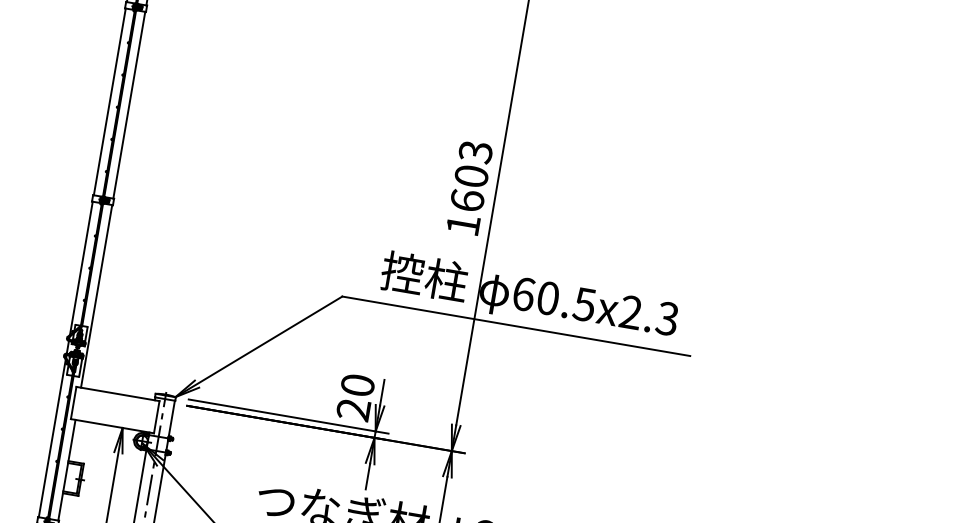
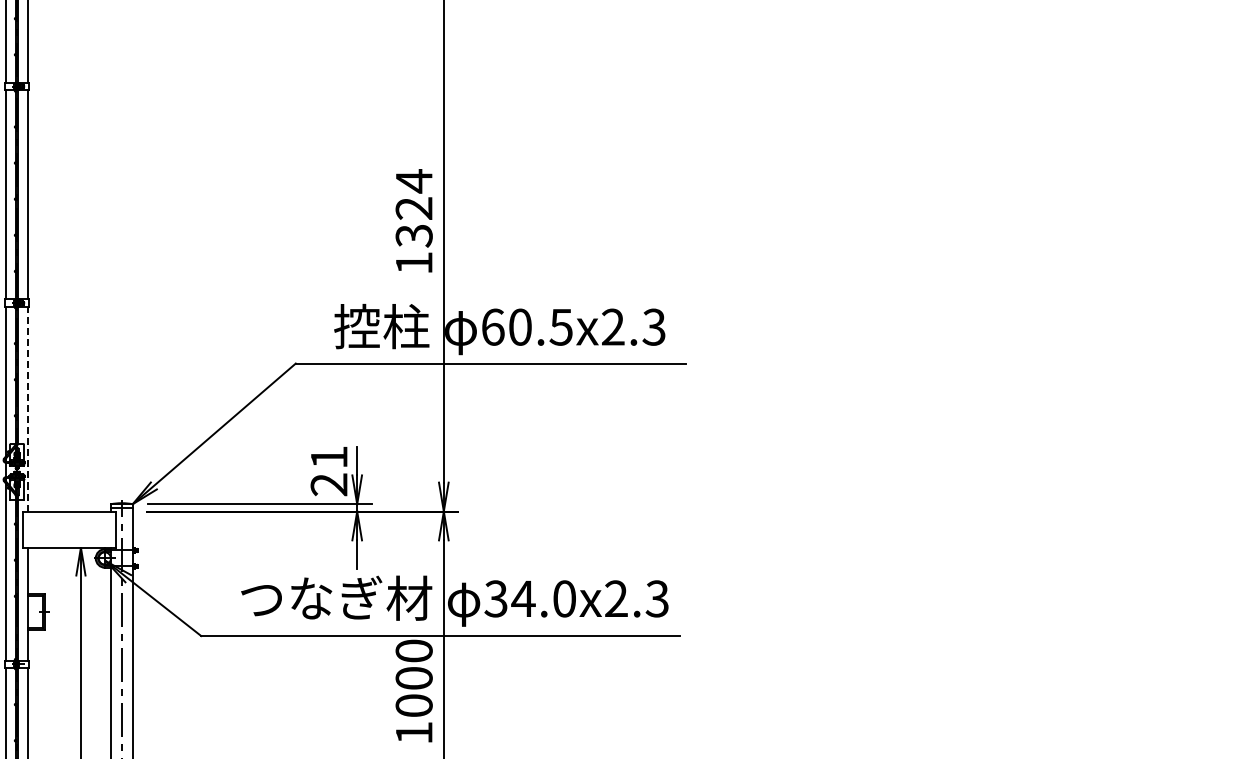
text: (470, 176) -> (413, 208), 1603 -> 1324
line: (97, 295) -> (28, 408), solid -> dashed
text: (357, 385) -> (328, 457), 20 -> 21

